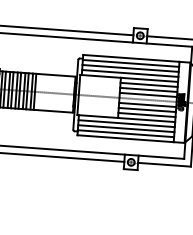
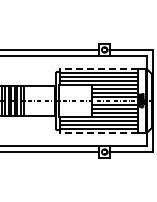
line: (130, 58) -> (98, 68), solid -> dashed
line: (125, 138) -> (98, 133), solid -> dashed

